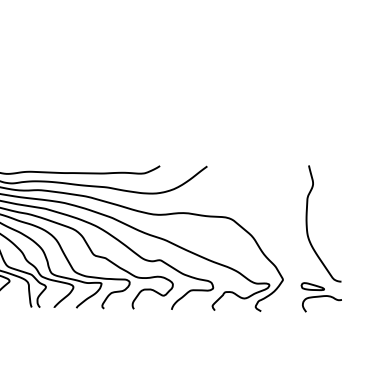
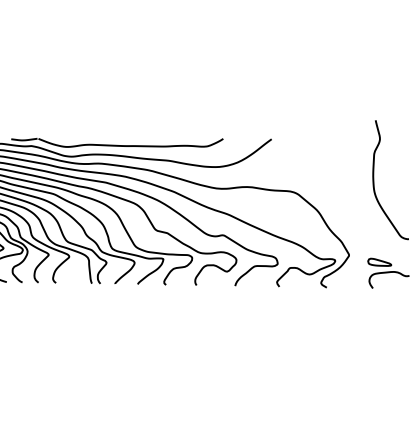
curve: (307, 224) -> (374, 180), moved

